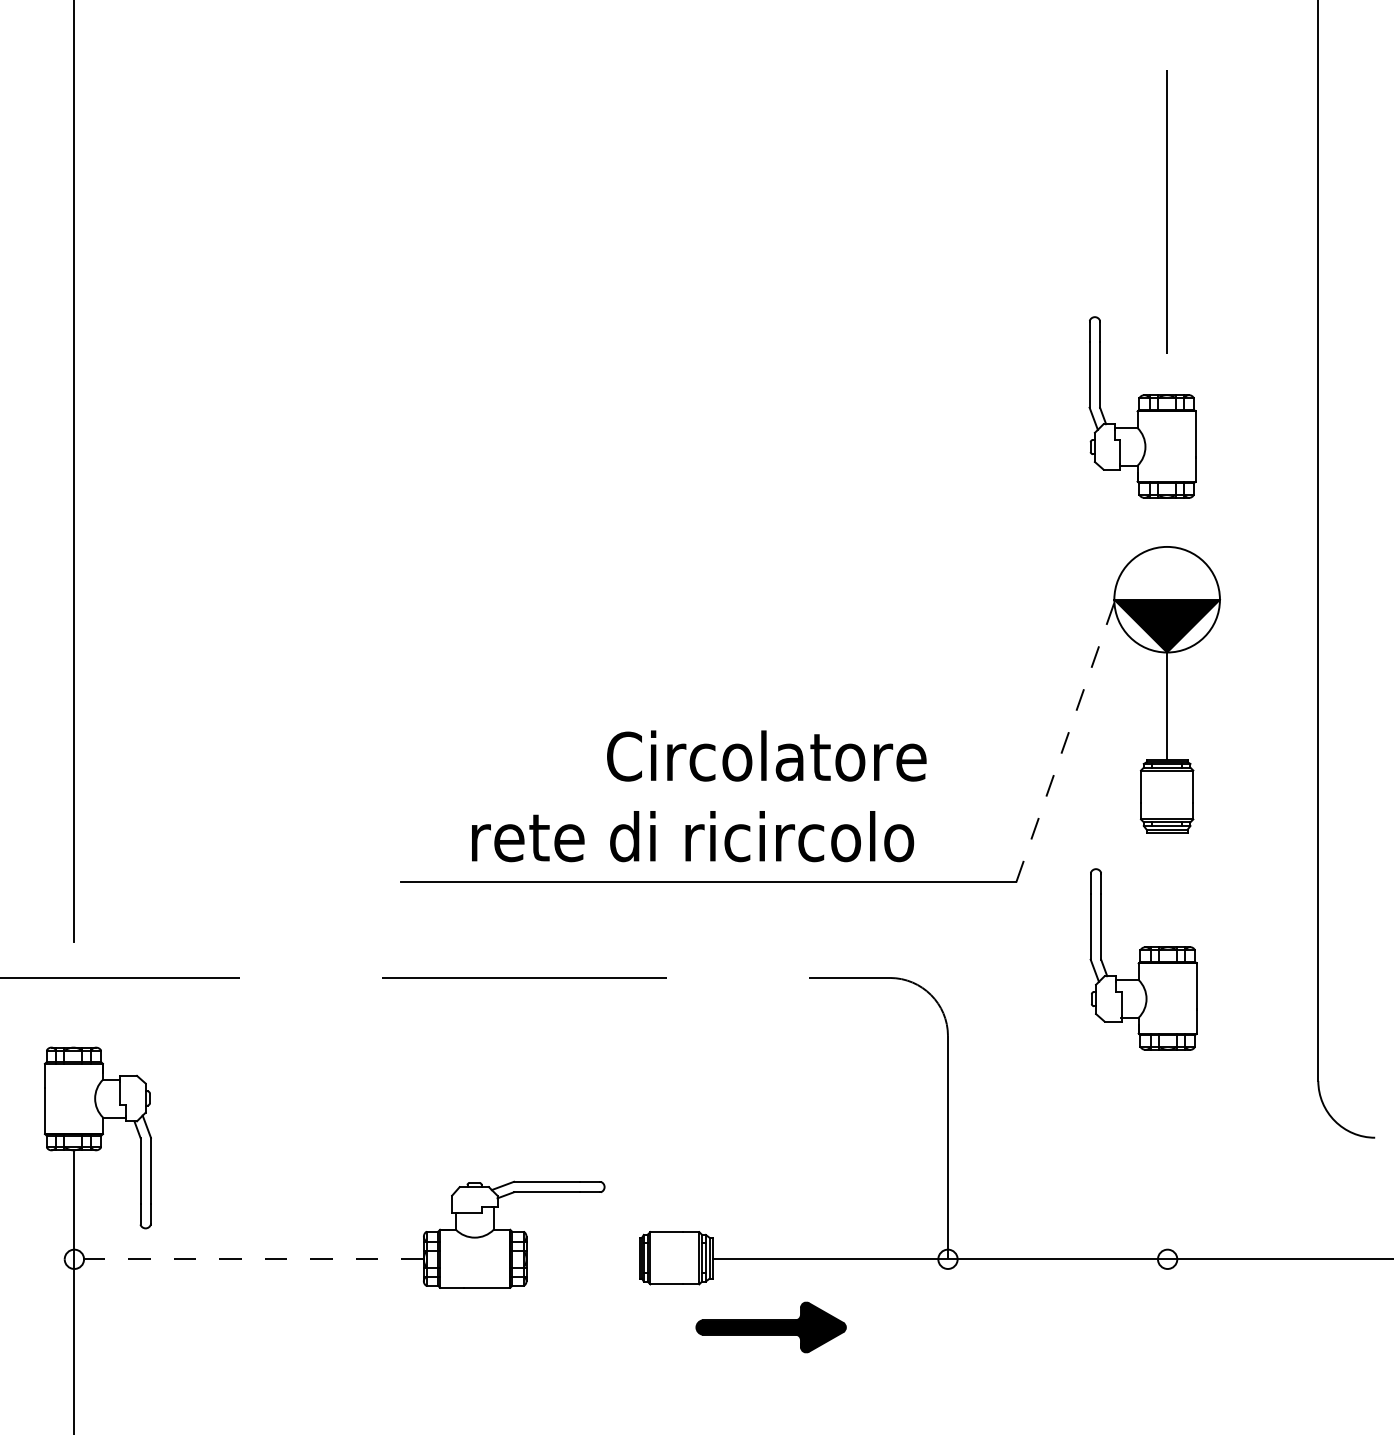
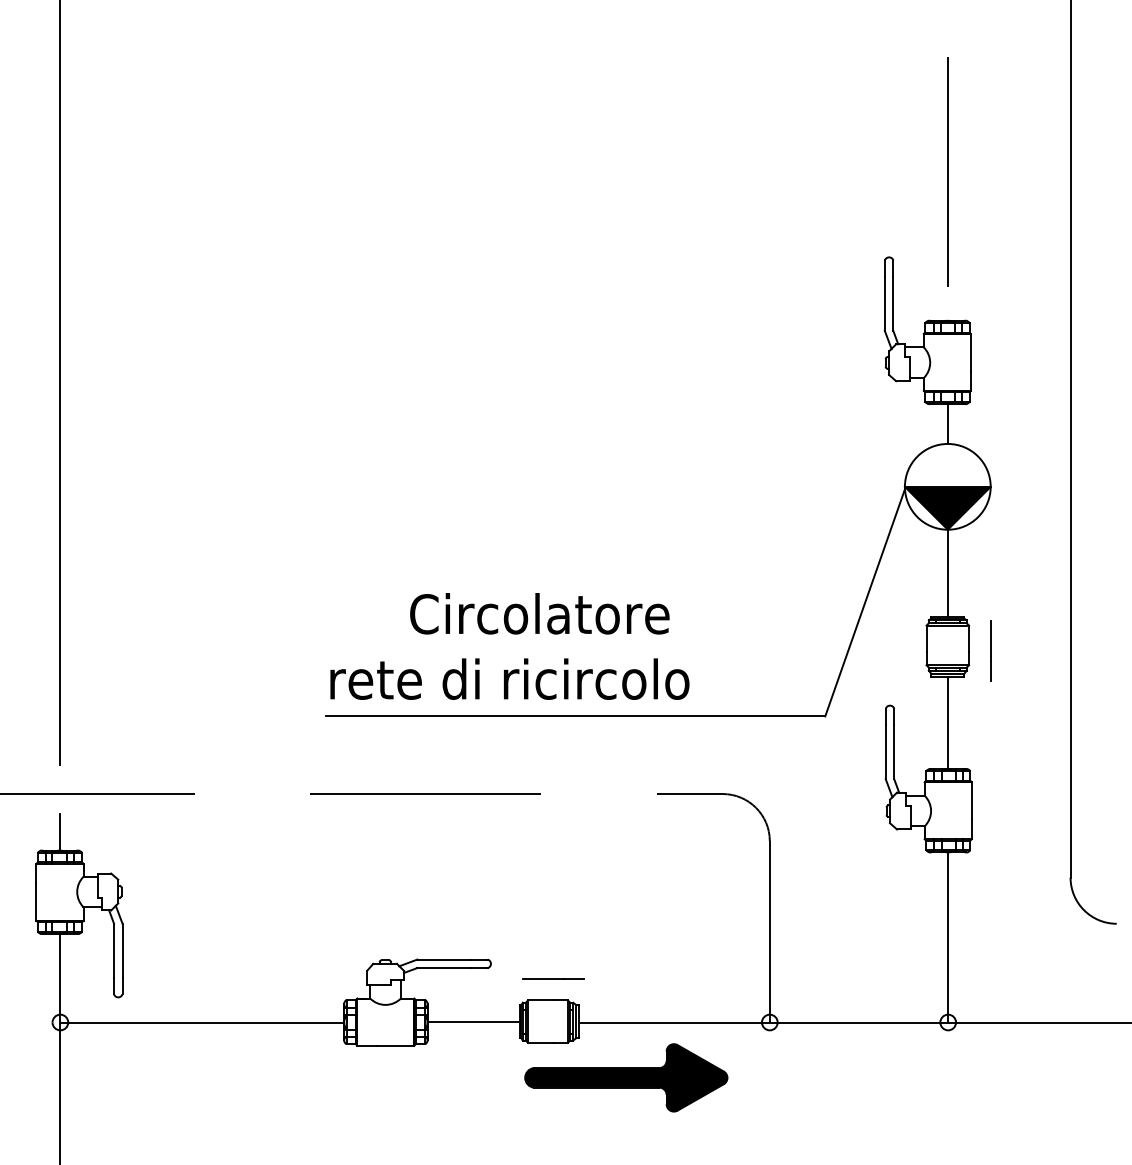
line: (1167, 521) -> (948, 423), added
line: (1065, 742) -> (865, 602), dashed -> solid
text: (766, 755) -> (539, 613), moved
line: (1219, 801) -> (990, 650), added
text: (693, 836) -> (510, 679), moved
line: (1167, 890) -> (948, 722), added
line: (74, 1024) -> (60, 831), added
line: (1167, 1154) -> (948, 937), added
line: (681, 1204) -> (553, 977), added
line: (583, 1258) -> (473, 1021), added
line: (249, 1259) -> (202, 1022), dashed -> solid
part: (770, 1327) -> (625, 1077), size x1.67

